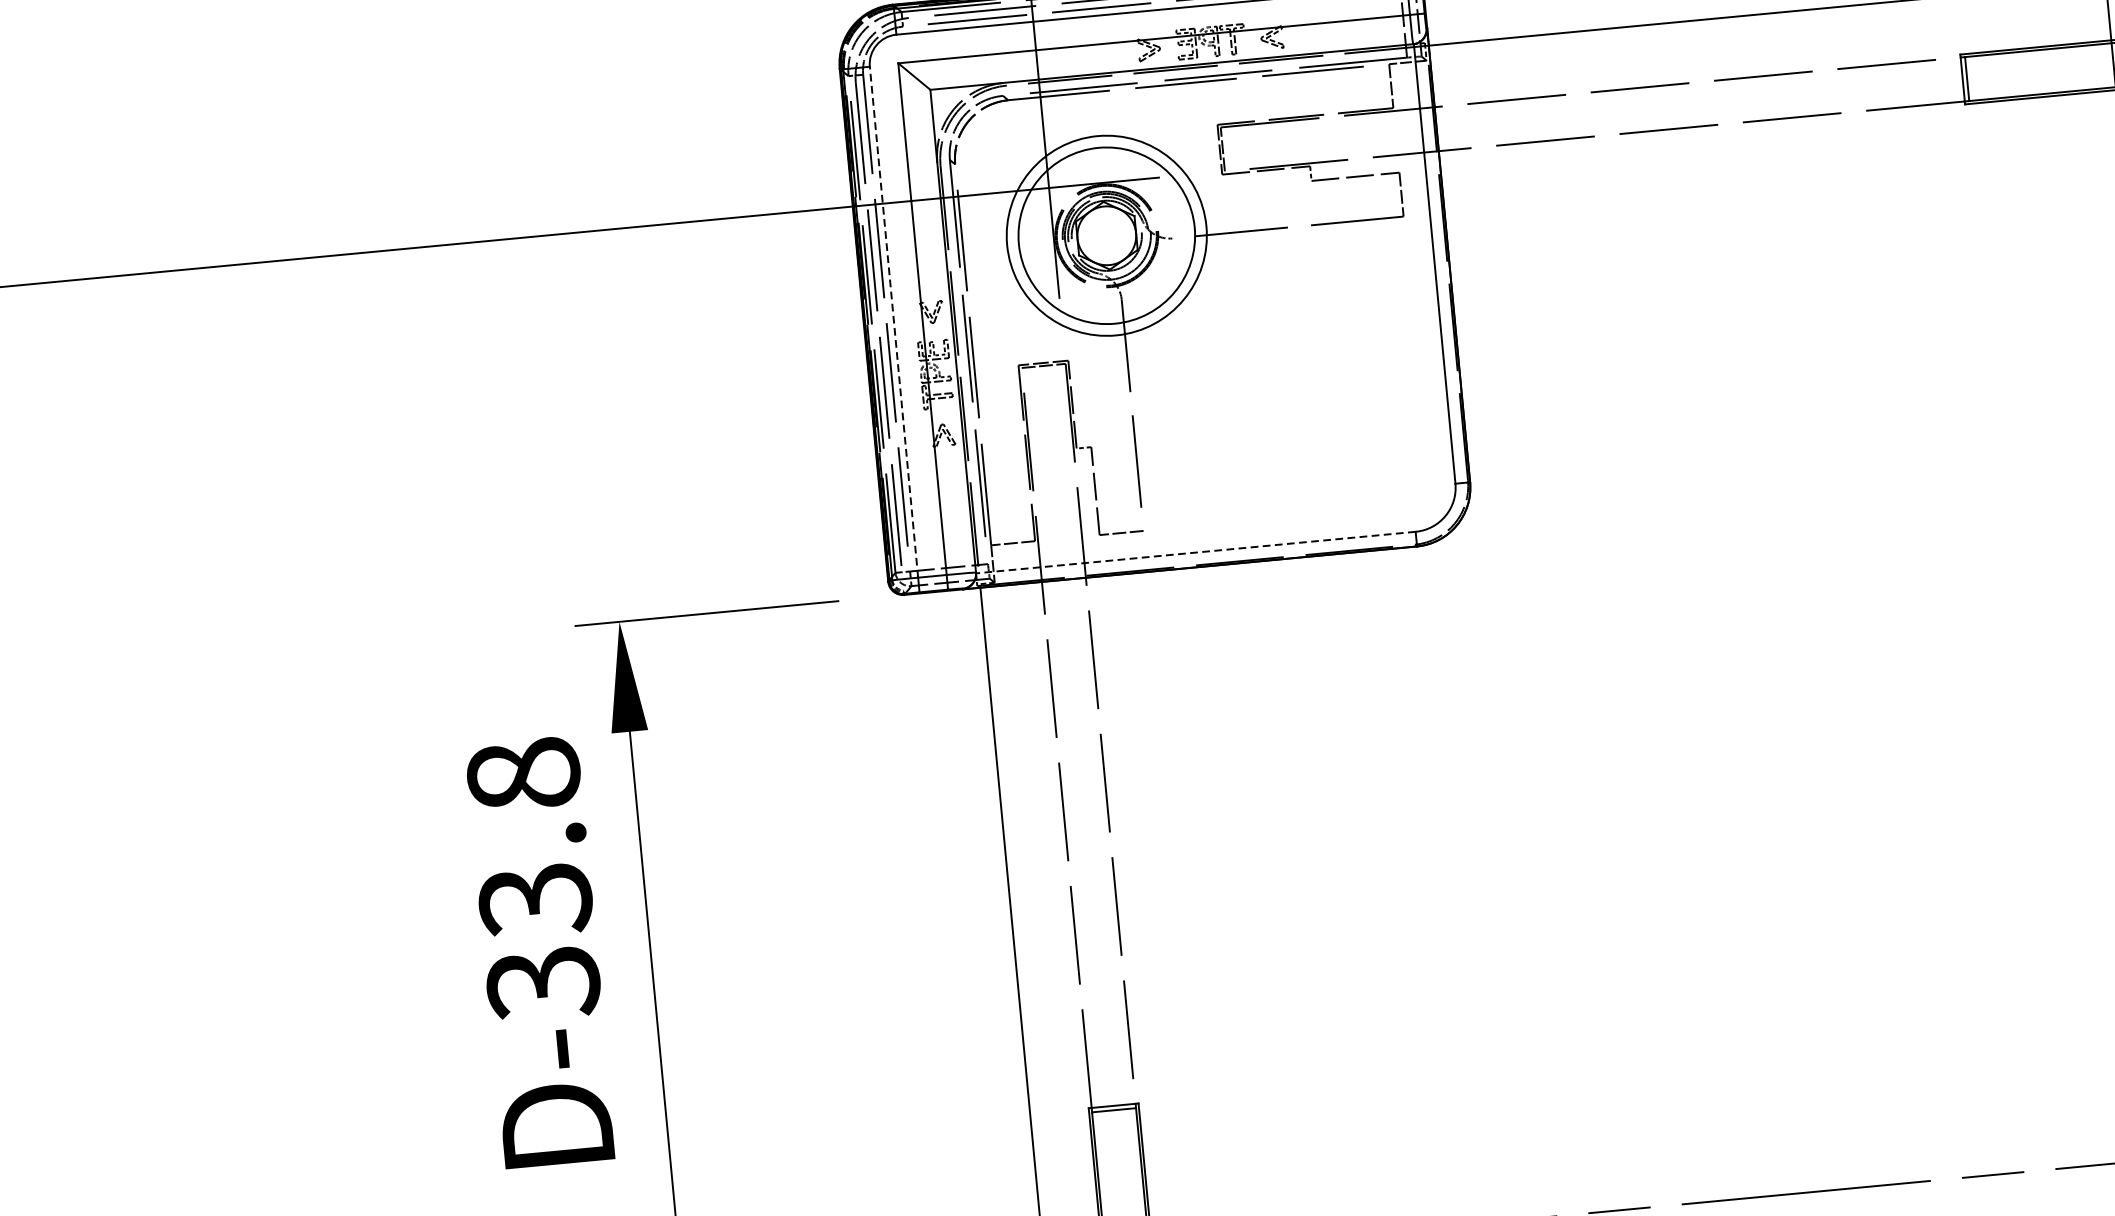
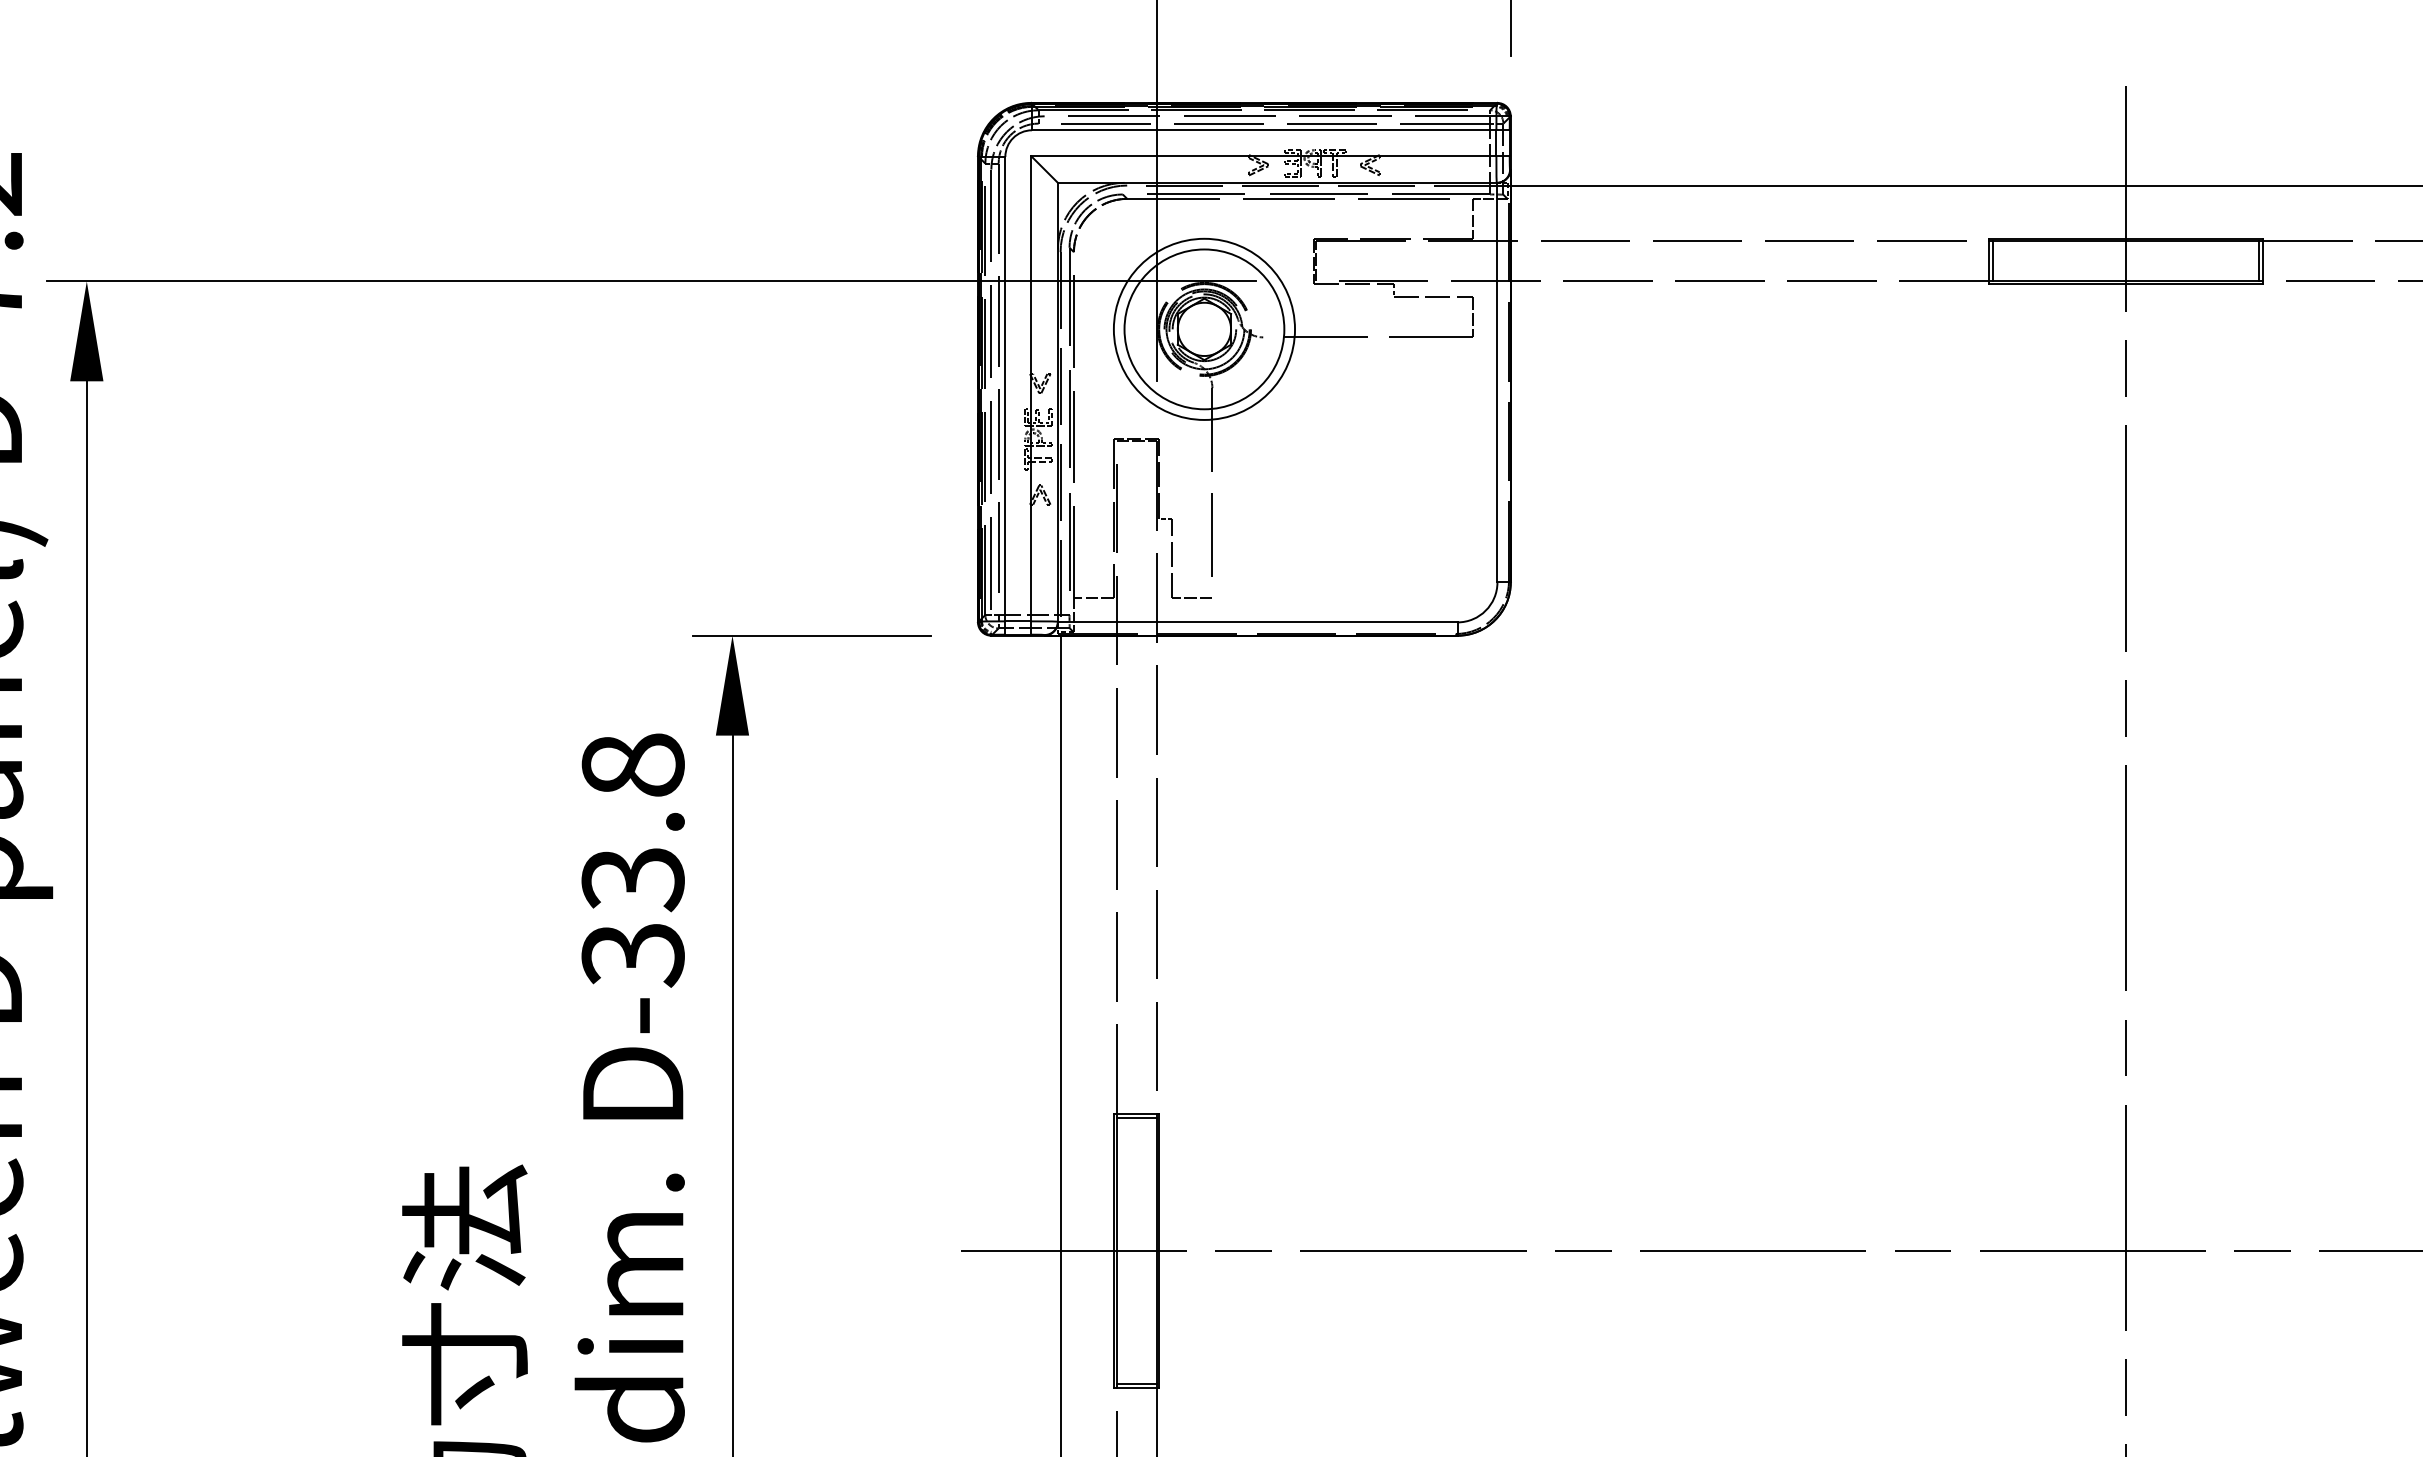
line: (894, 321) -> (1005, 388), dashed -> solid
line: (1195, 552) -> (1257, 622), dashed -> solid

